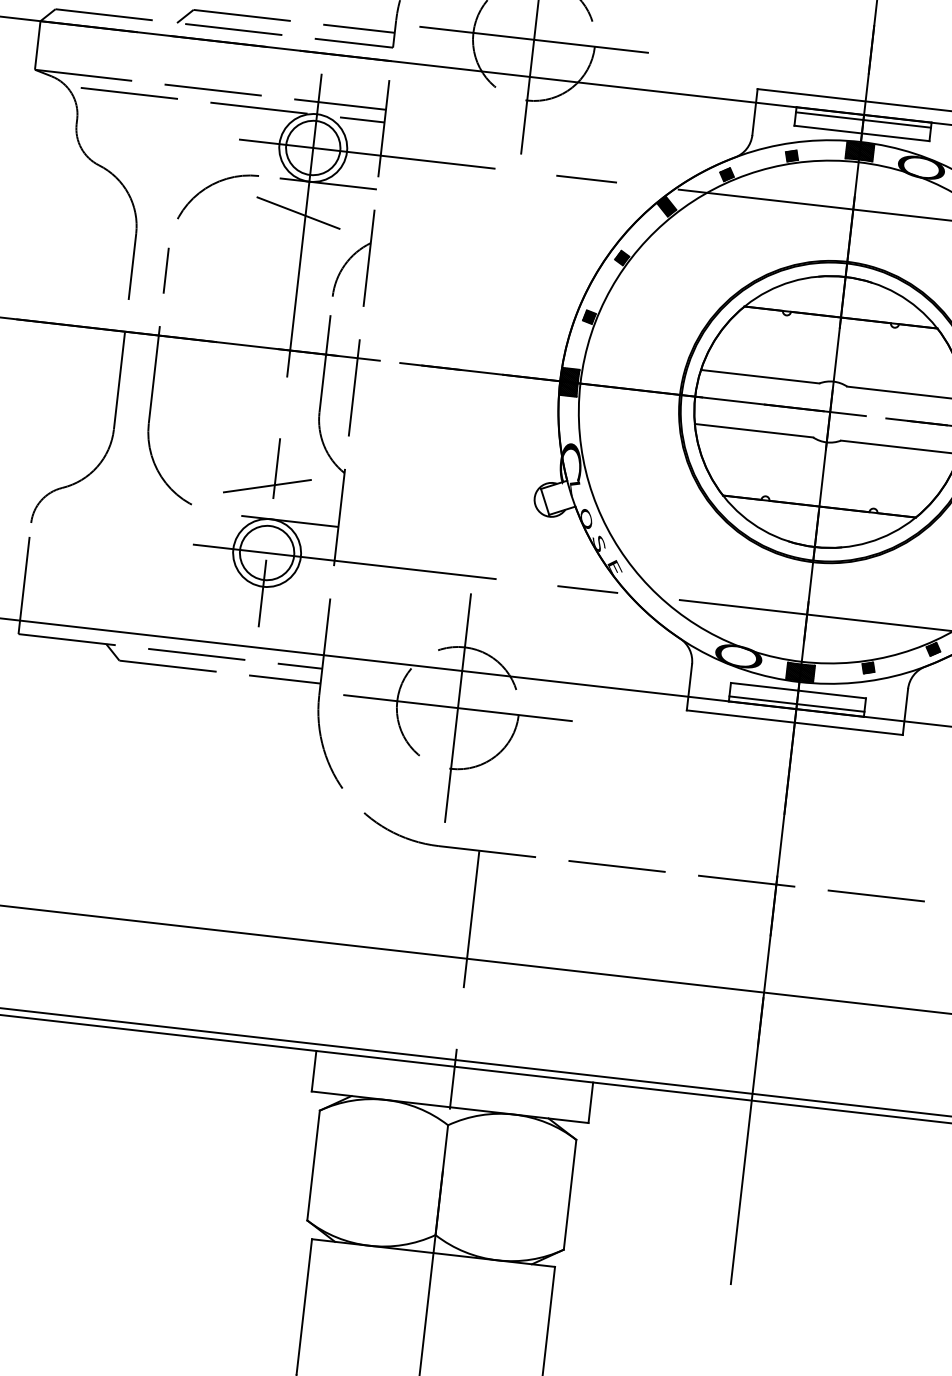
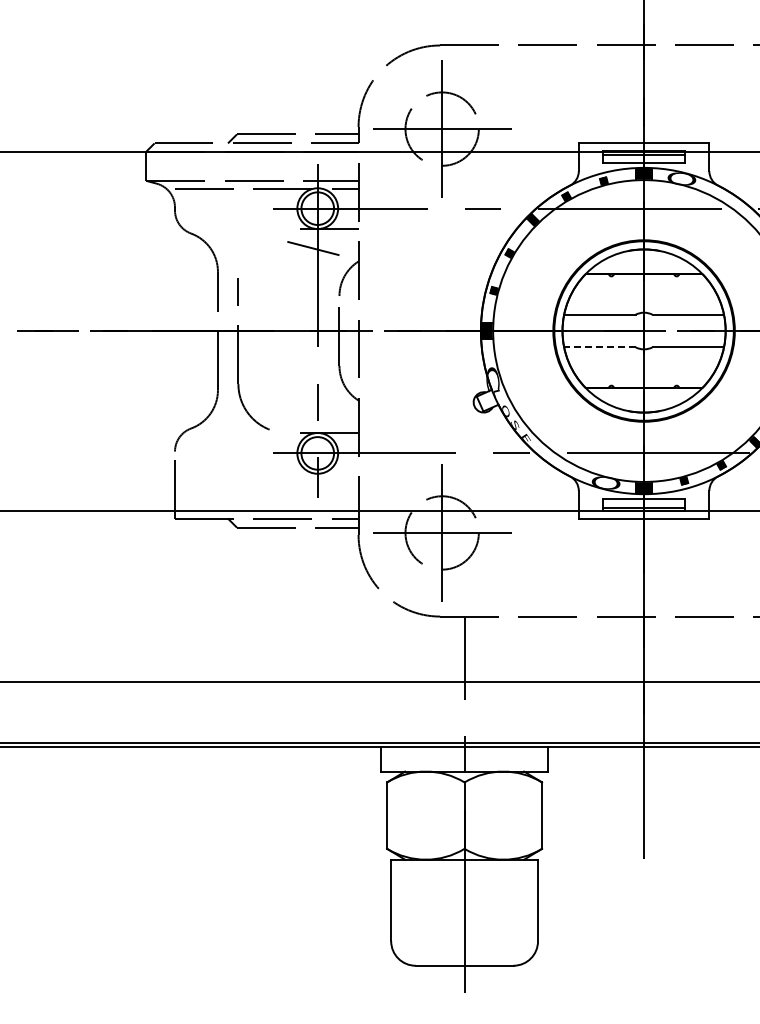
arc: (212, 186) -> (260, 238), removed
line: (753, 430) -> (599, 347), solid -> dashed
line: (267, 486) -> (313, 413), removed

